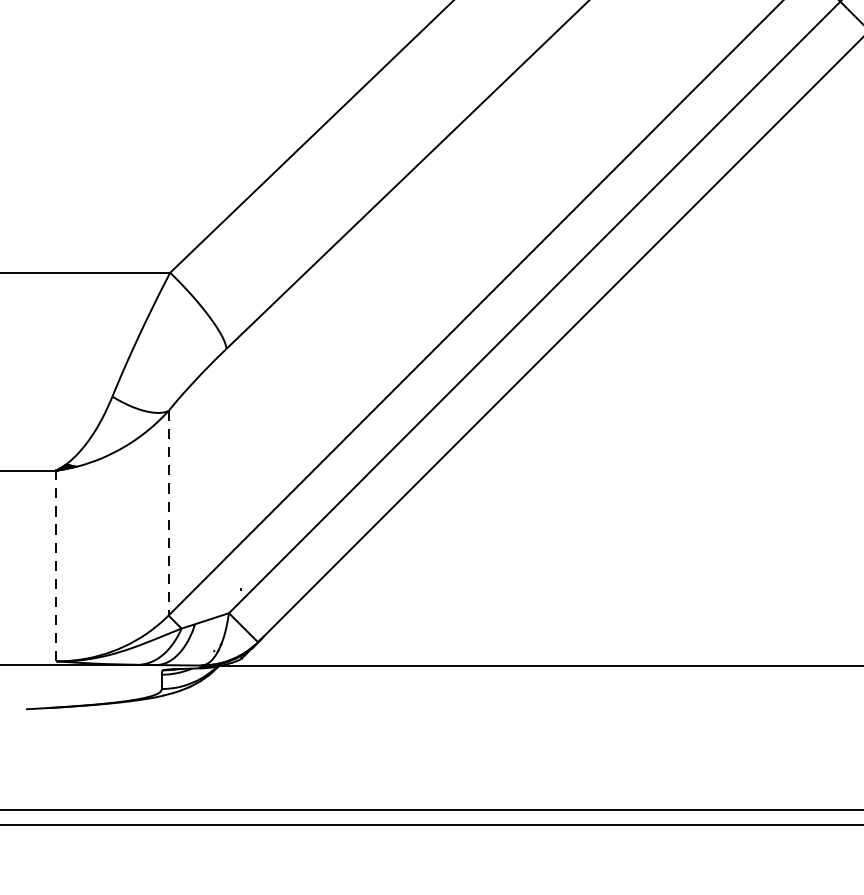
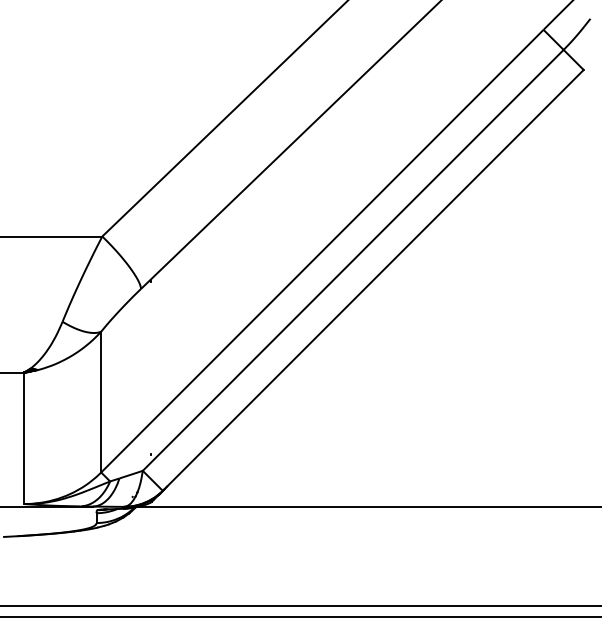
line: (168, 513) -> (101, 402), dashed -> solid
line: (55, 566) -> (23, 438), dashed -> solid

